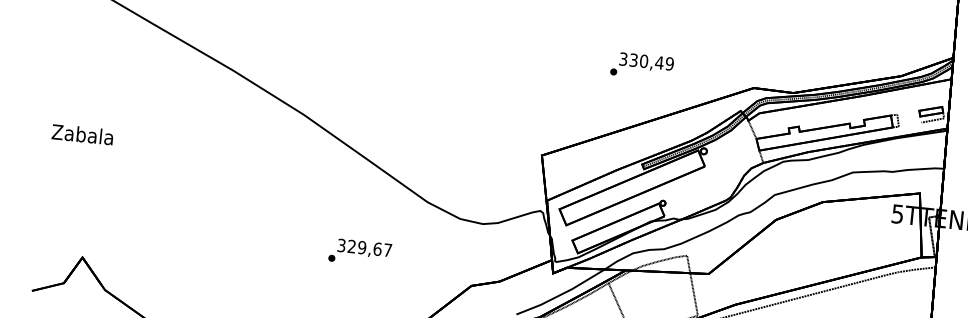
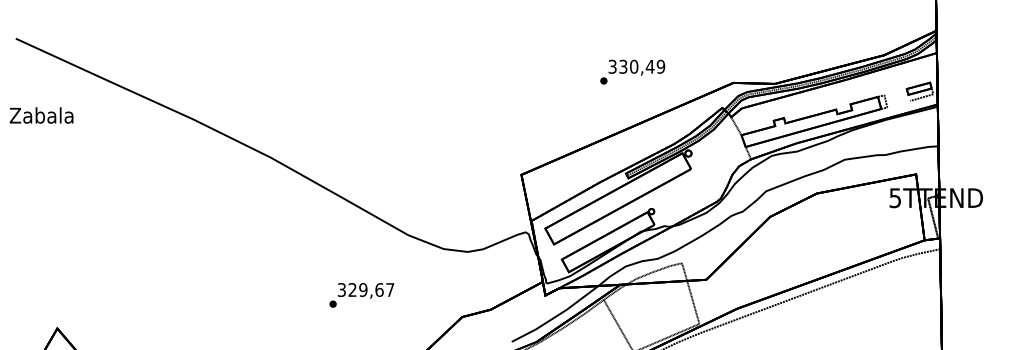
text: (642, 65) -> (632, 71), moved
text: (82, 134) -> (41, 115), moved
text: (359, 252) -> (361, 295), moved

